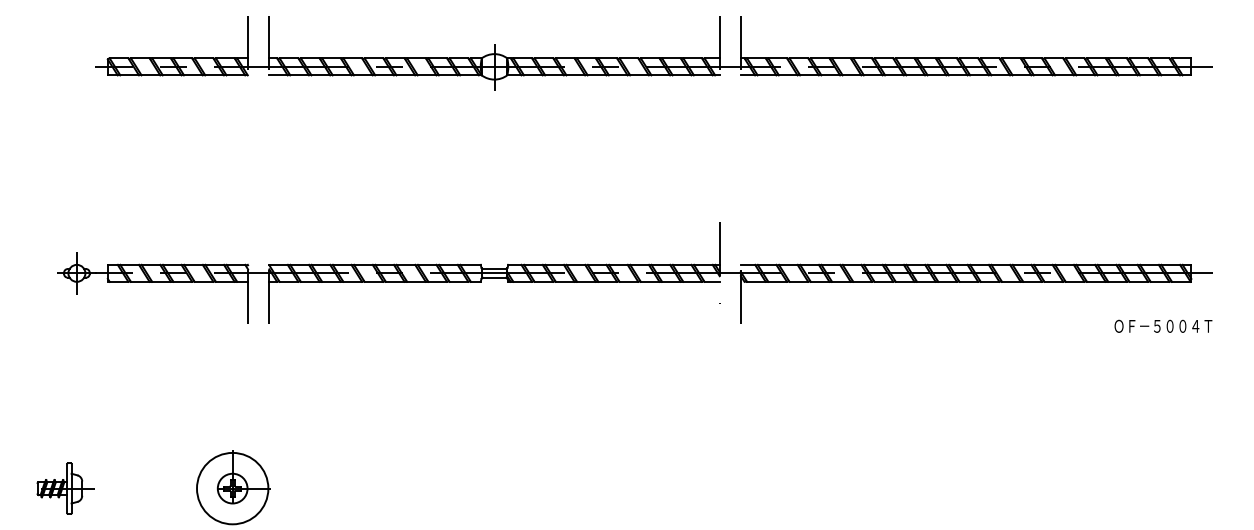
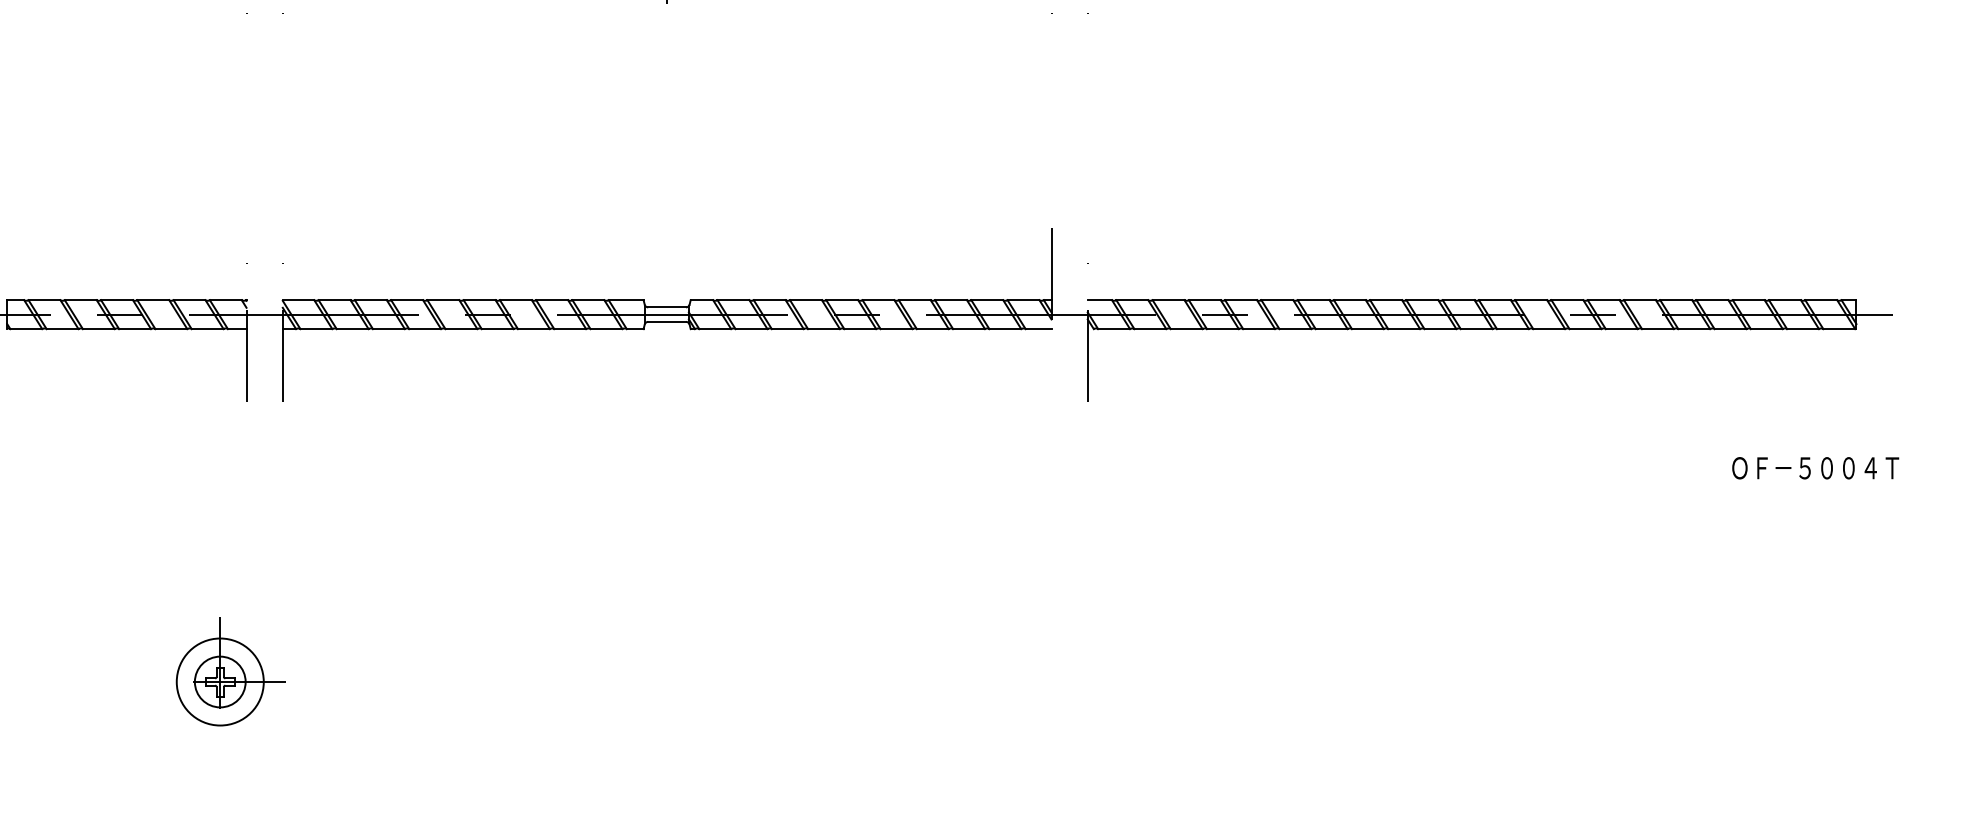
text: (1163, 325) -> (1815, 466), moved
circle: (232, 488) -> (219, 681), size x0.71

